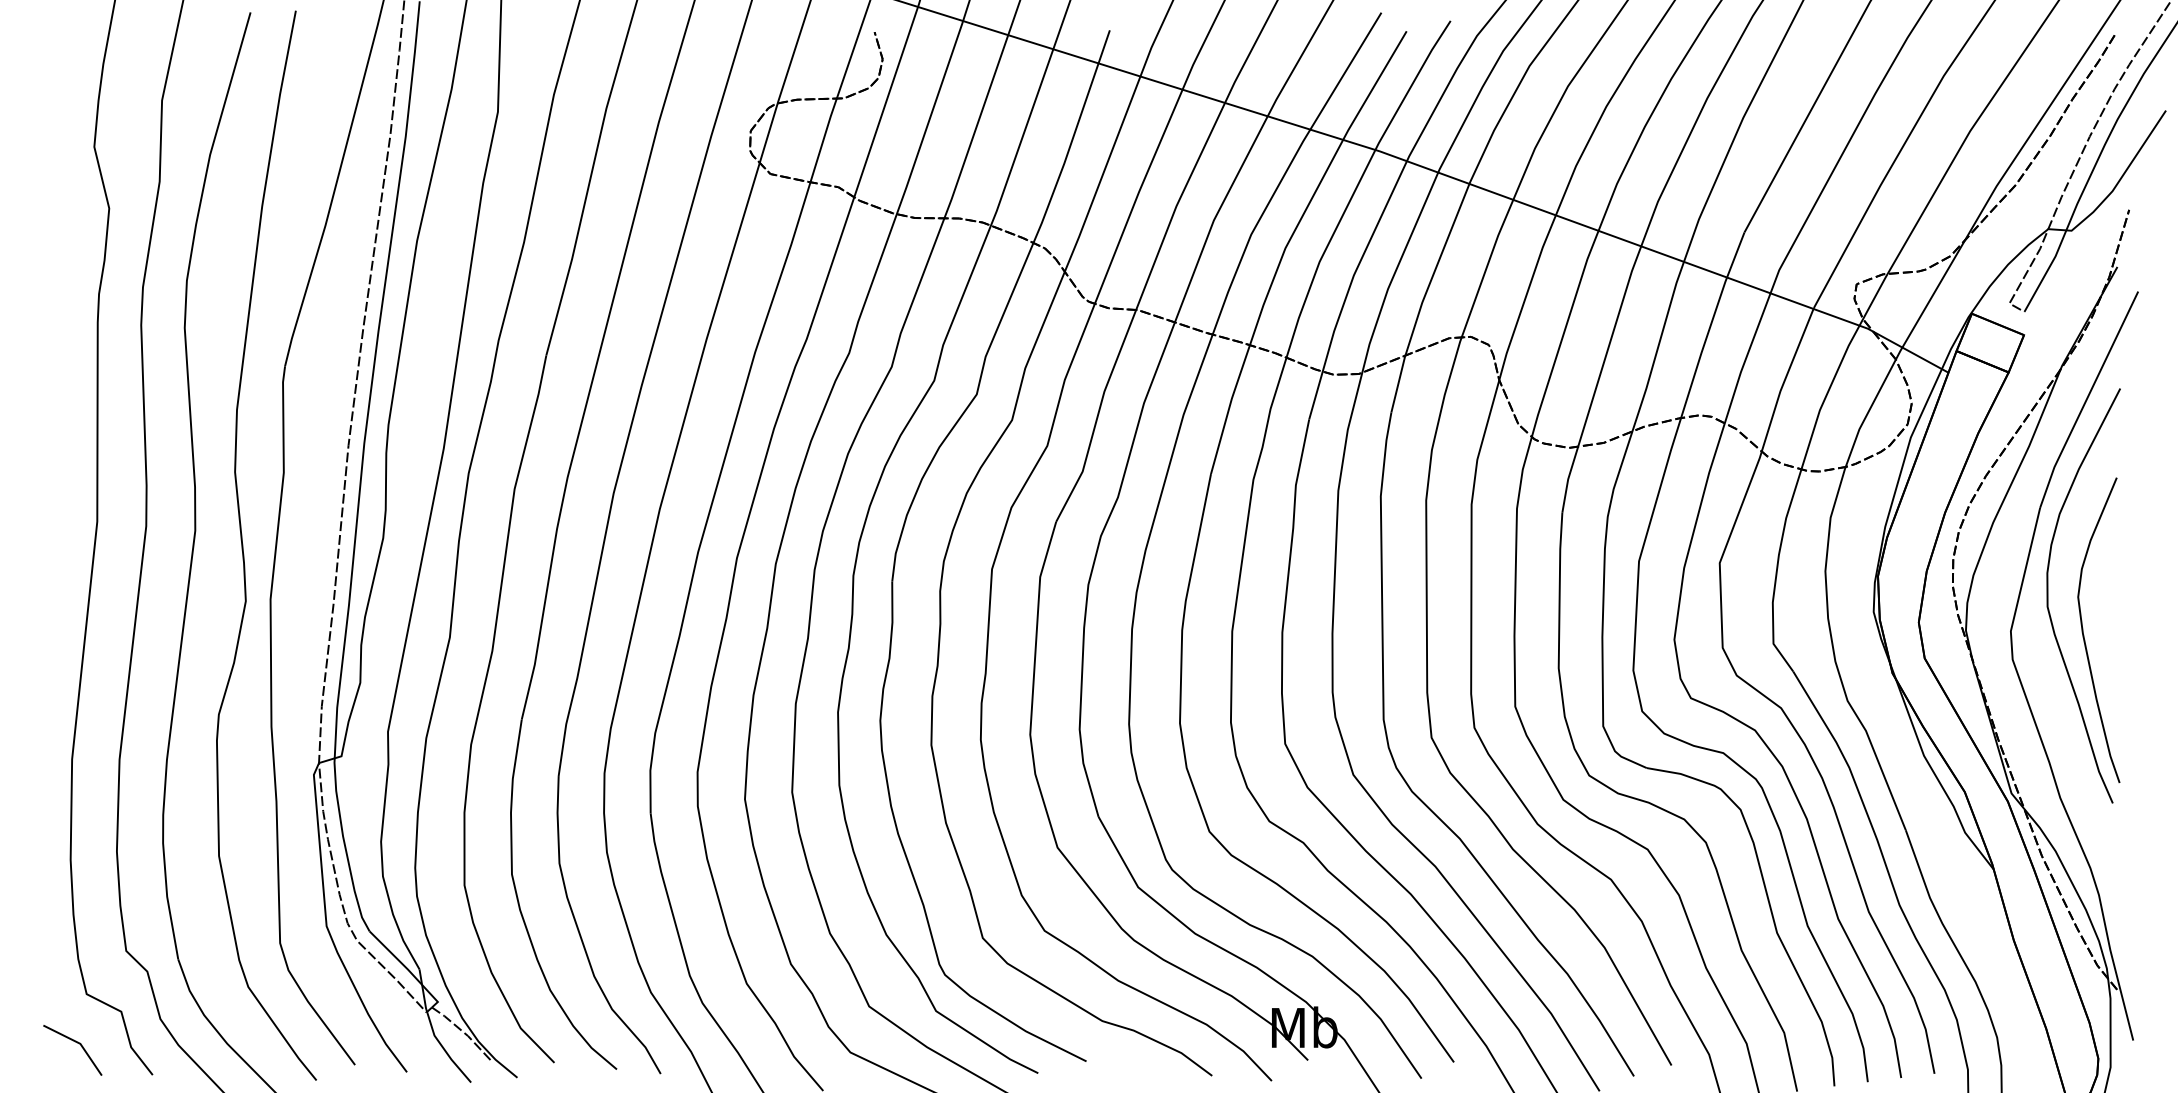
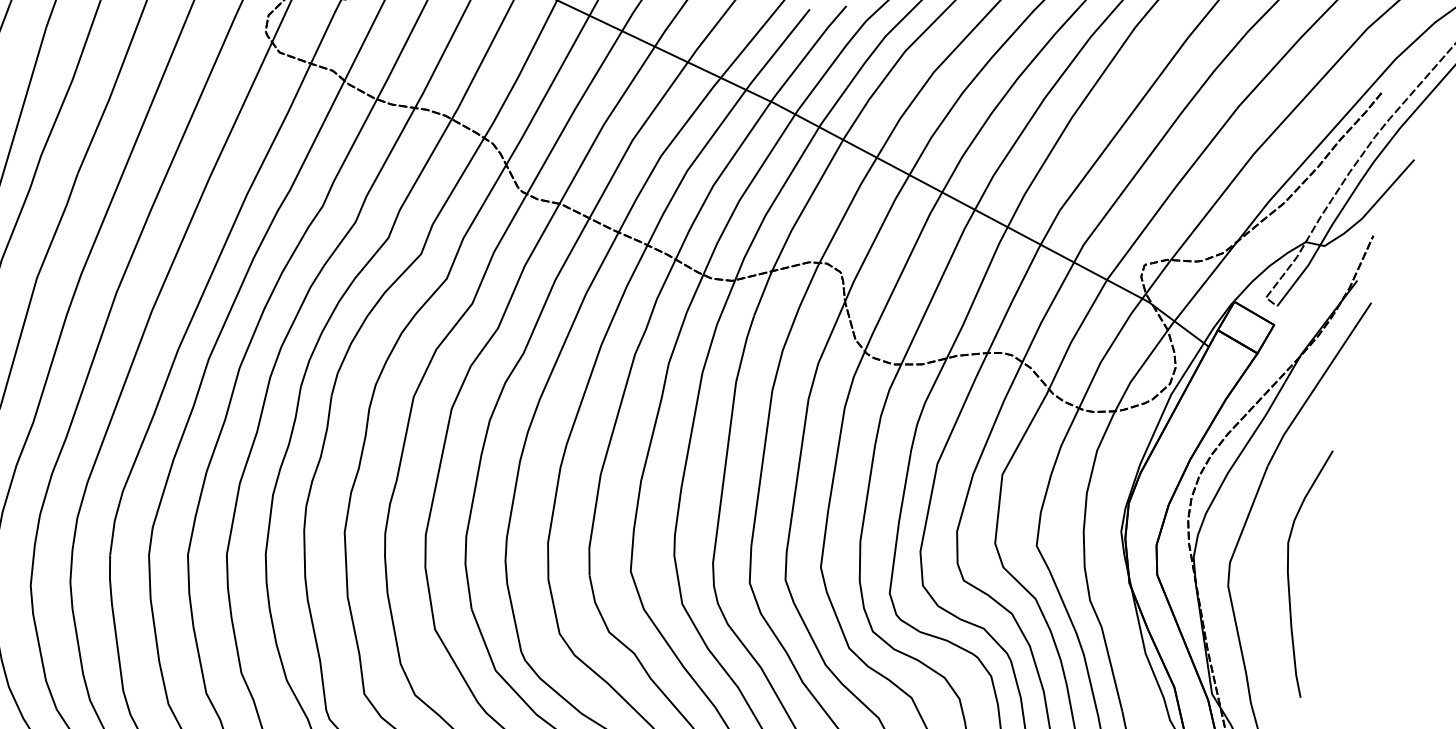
curve: (2048, 595) -> (1264, 538), removed

